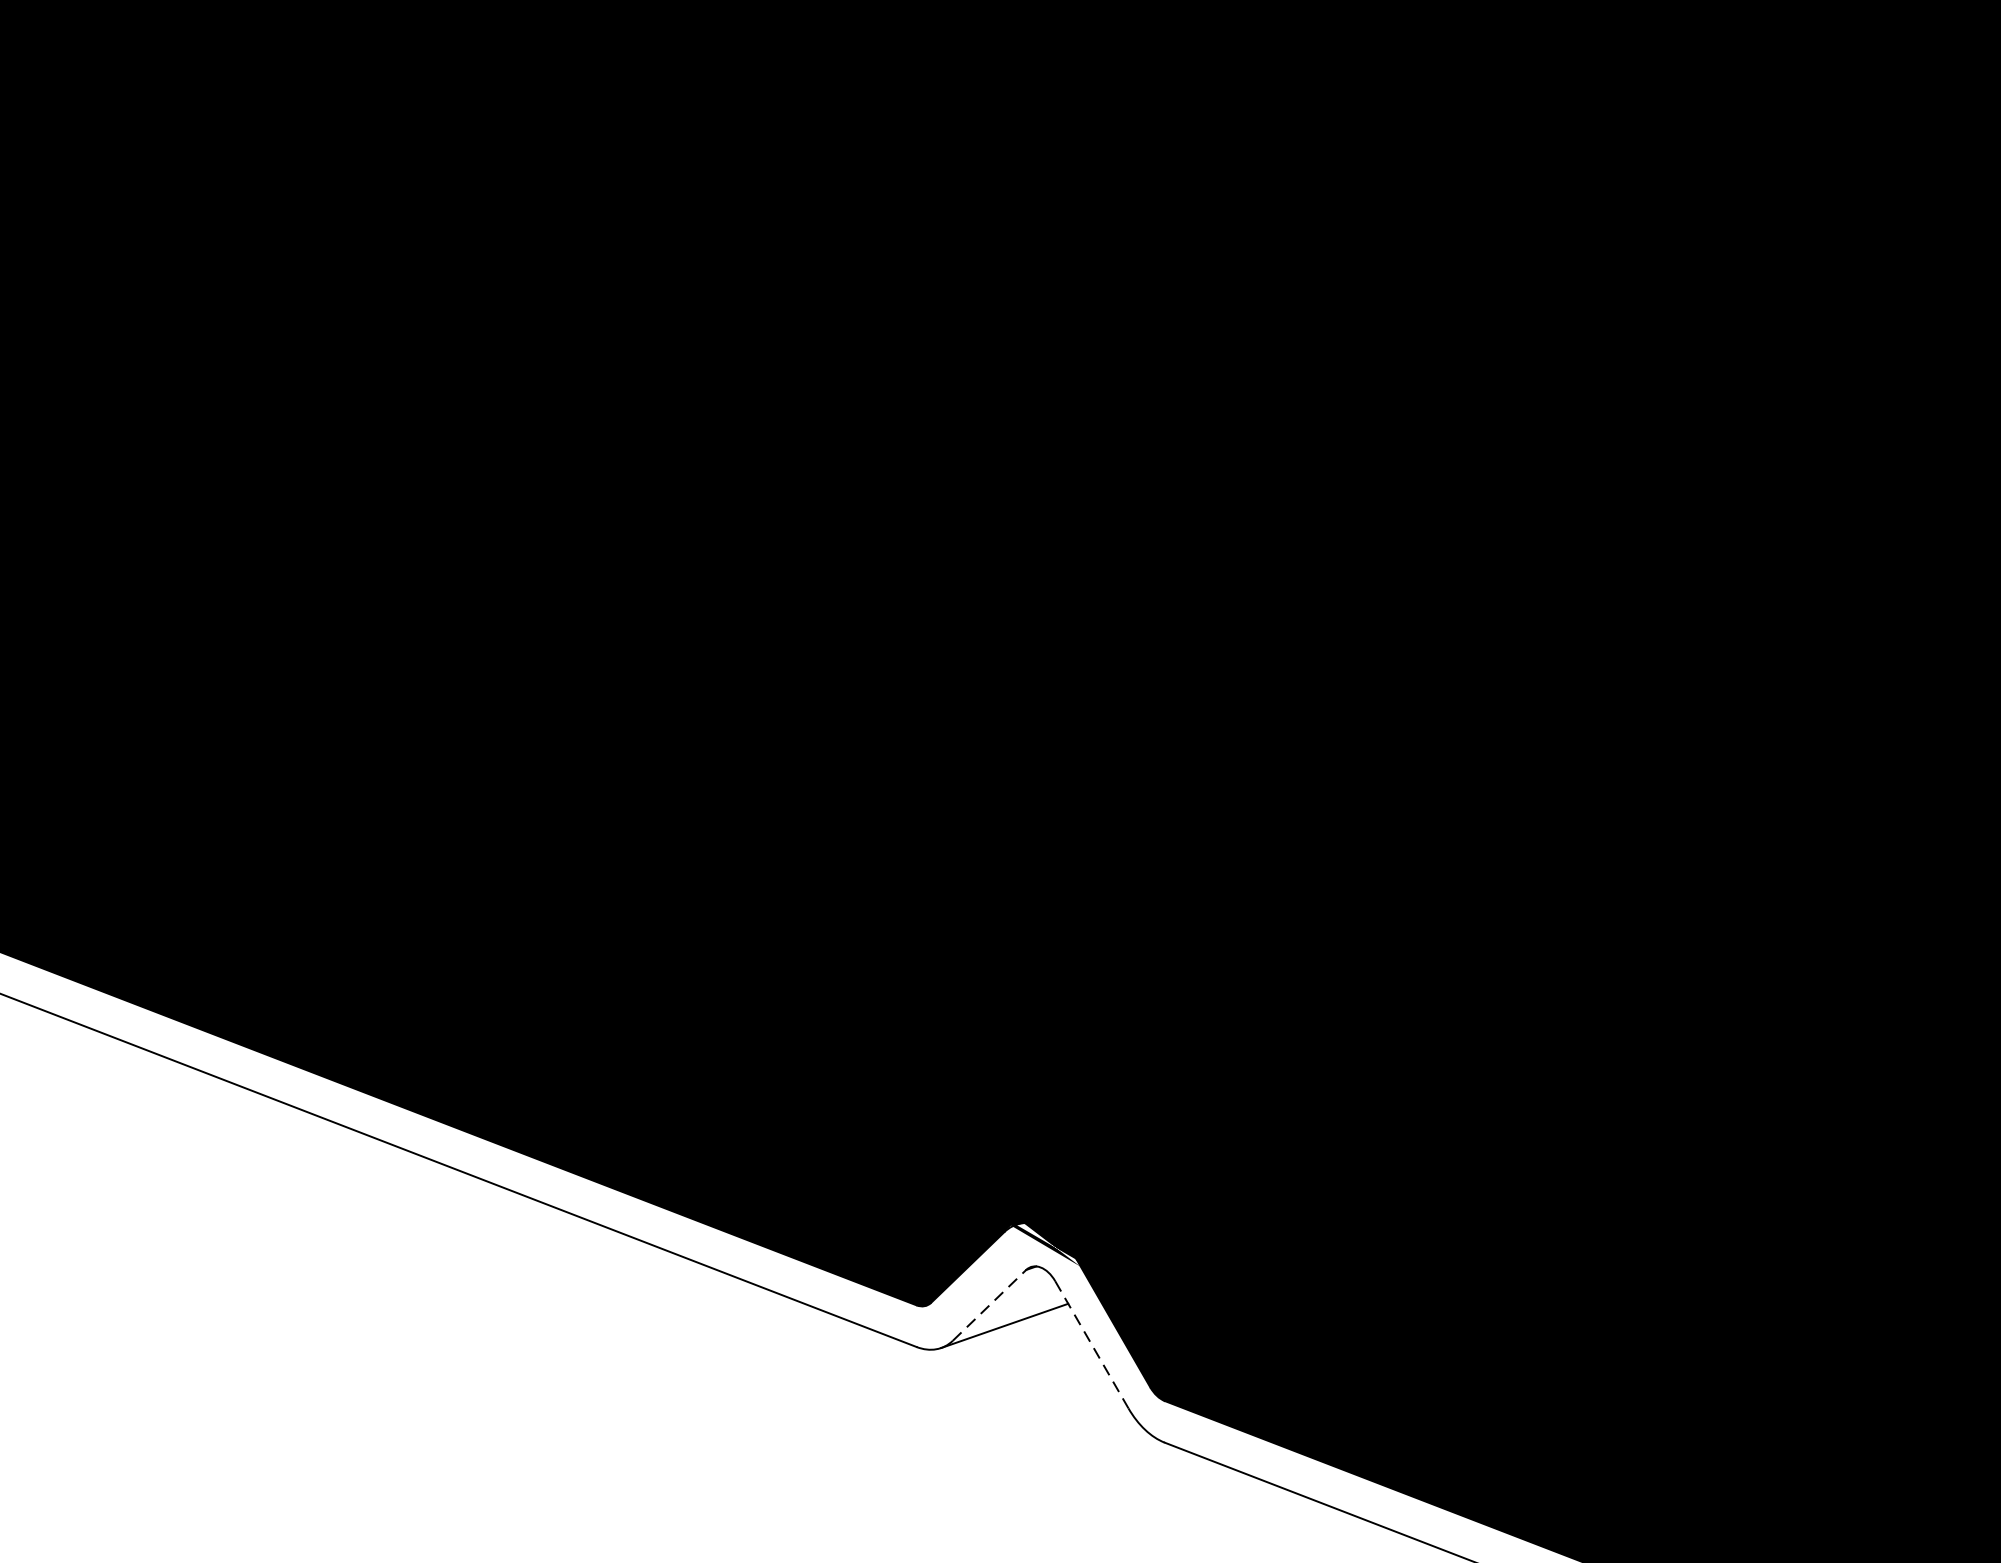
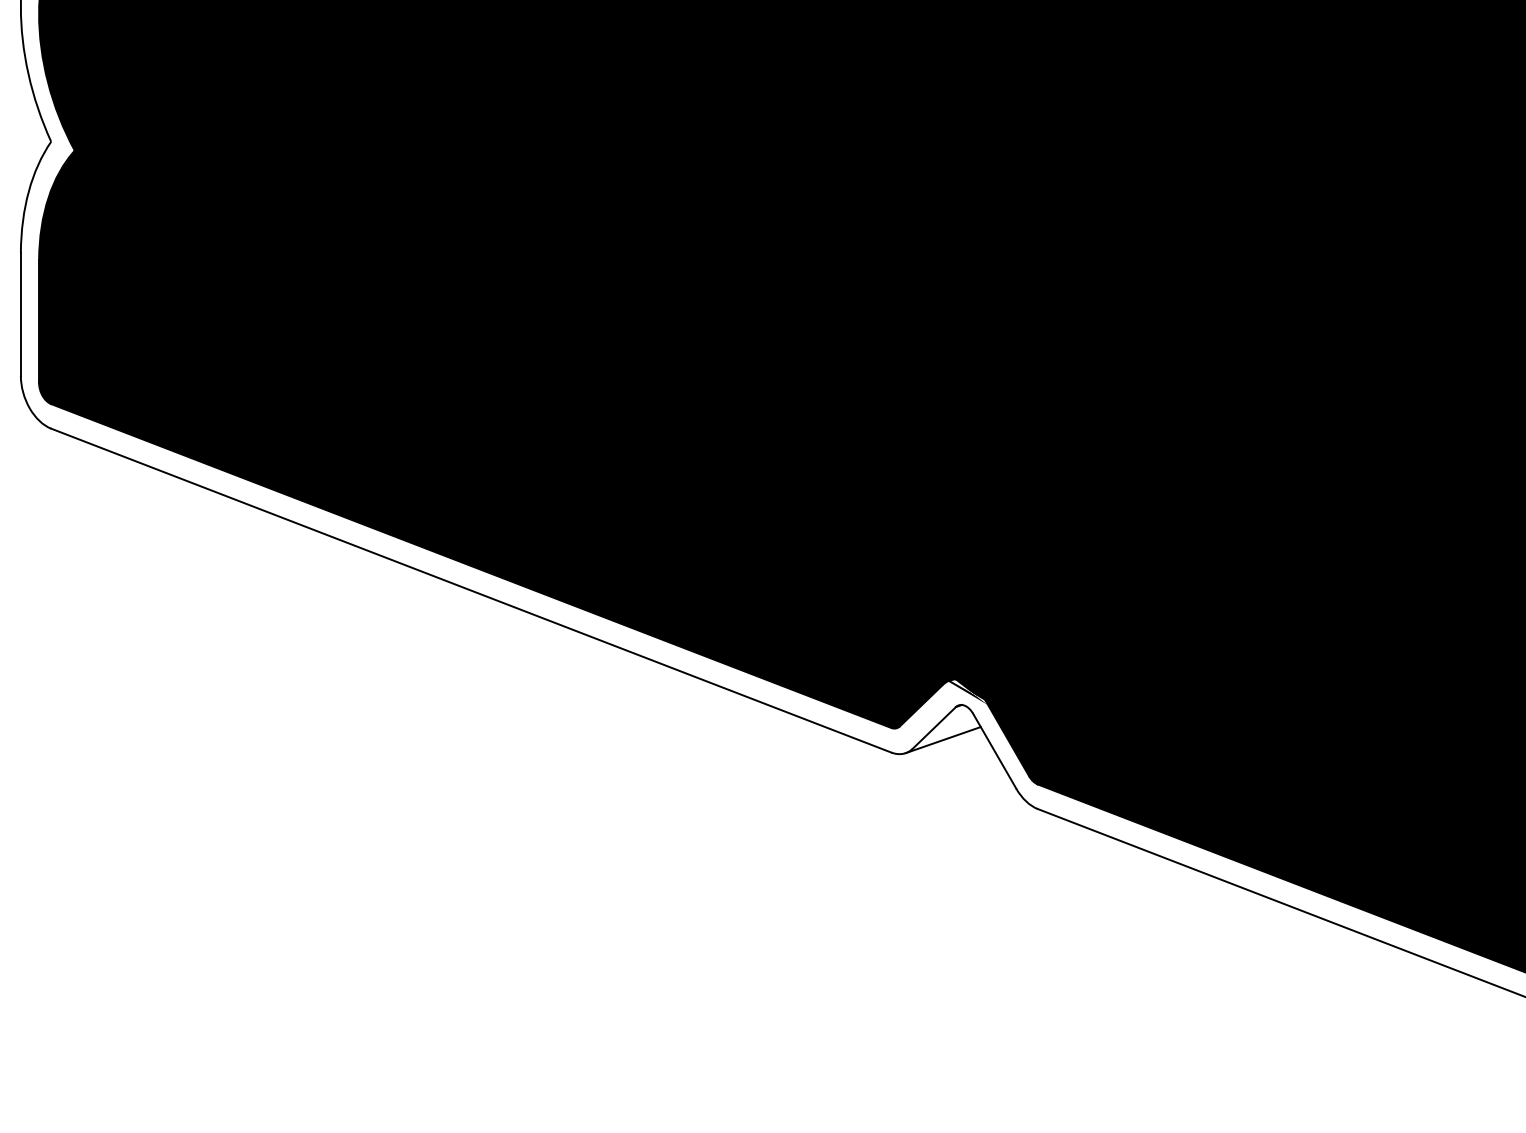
line: (989, 1304) -> (934, 727), dashed -> solid
line: (1091, 1345) -> (994, 751), dashed -> solid

